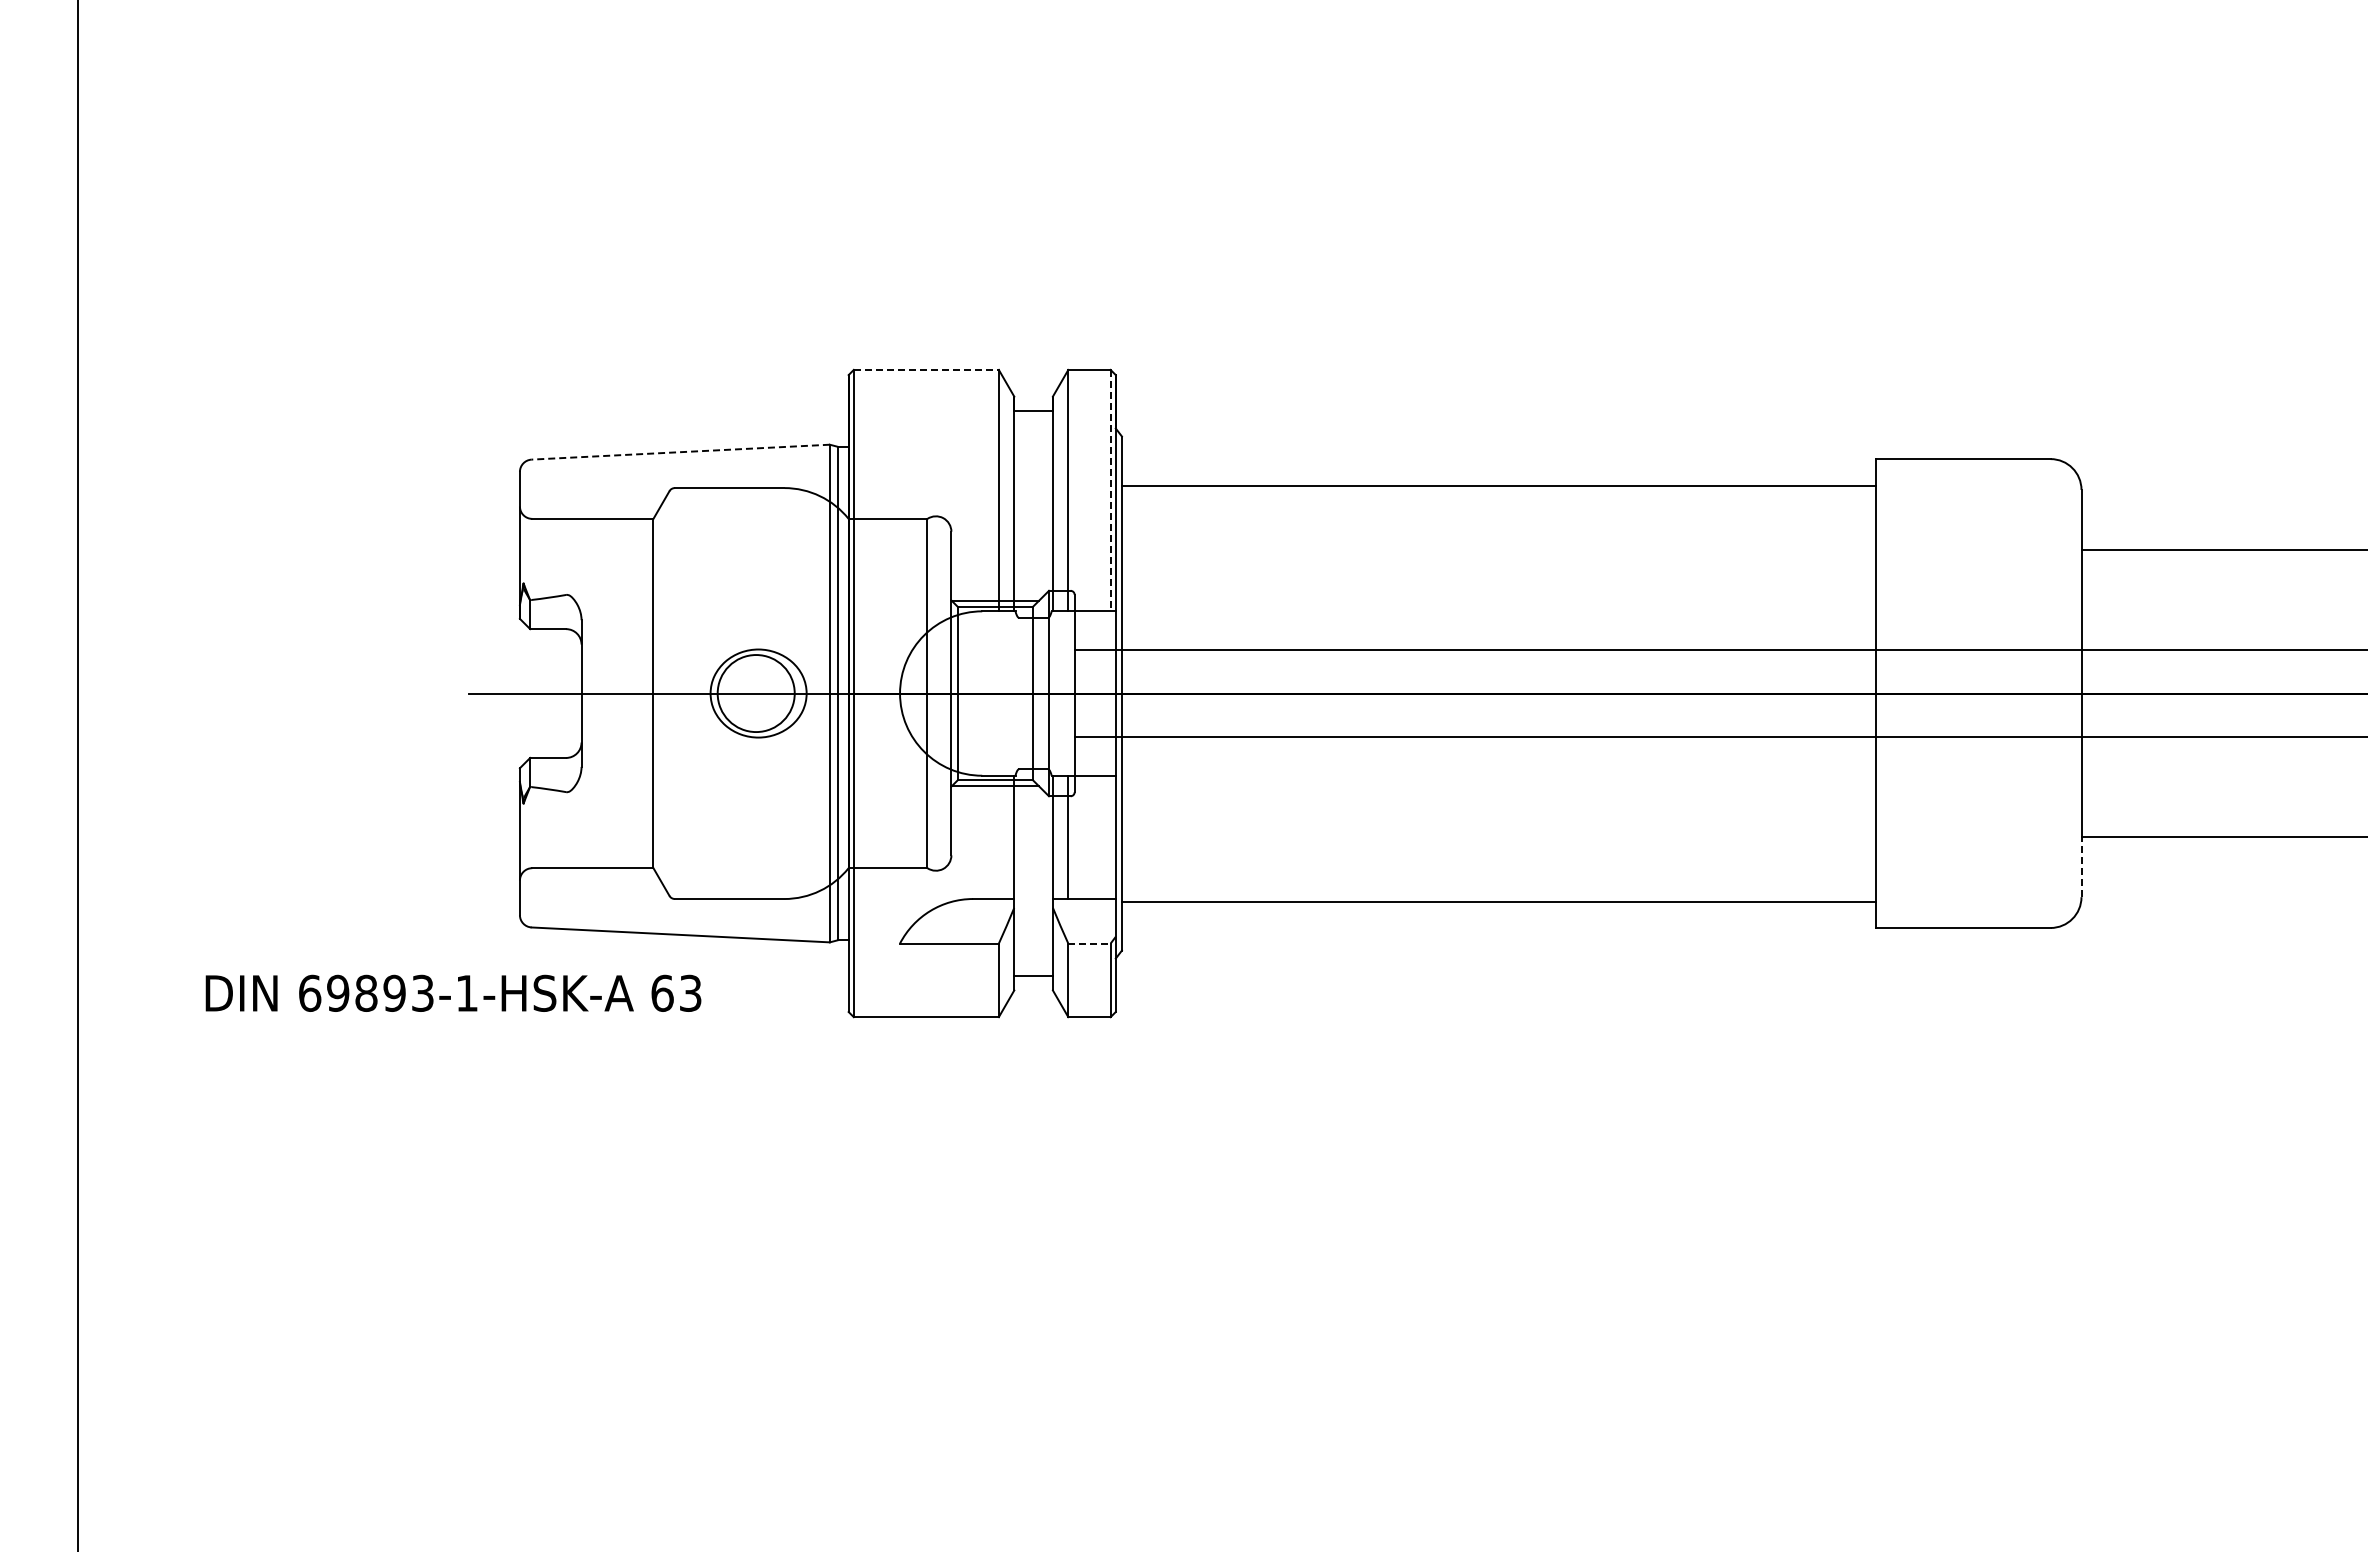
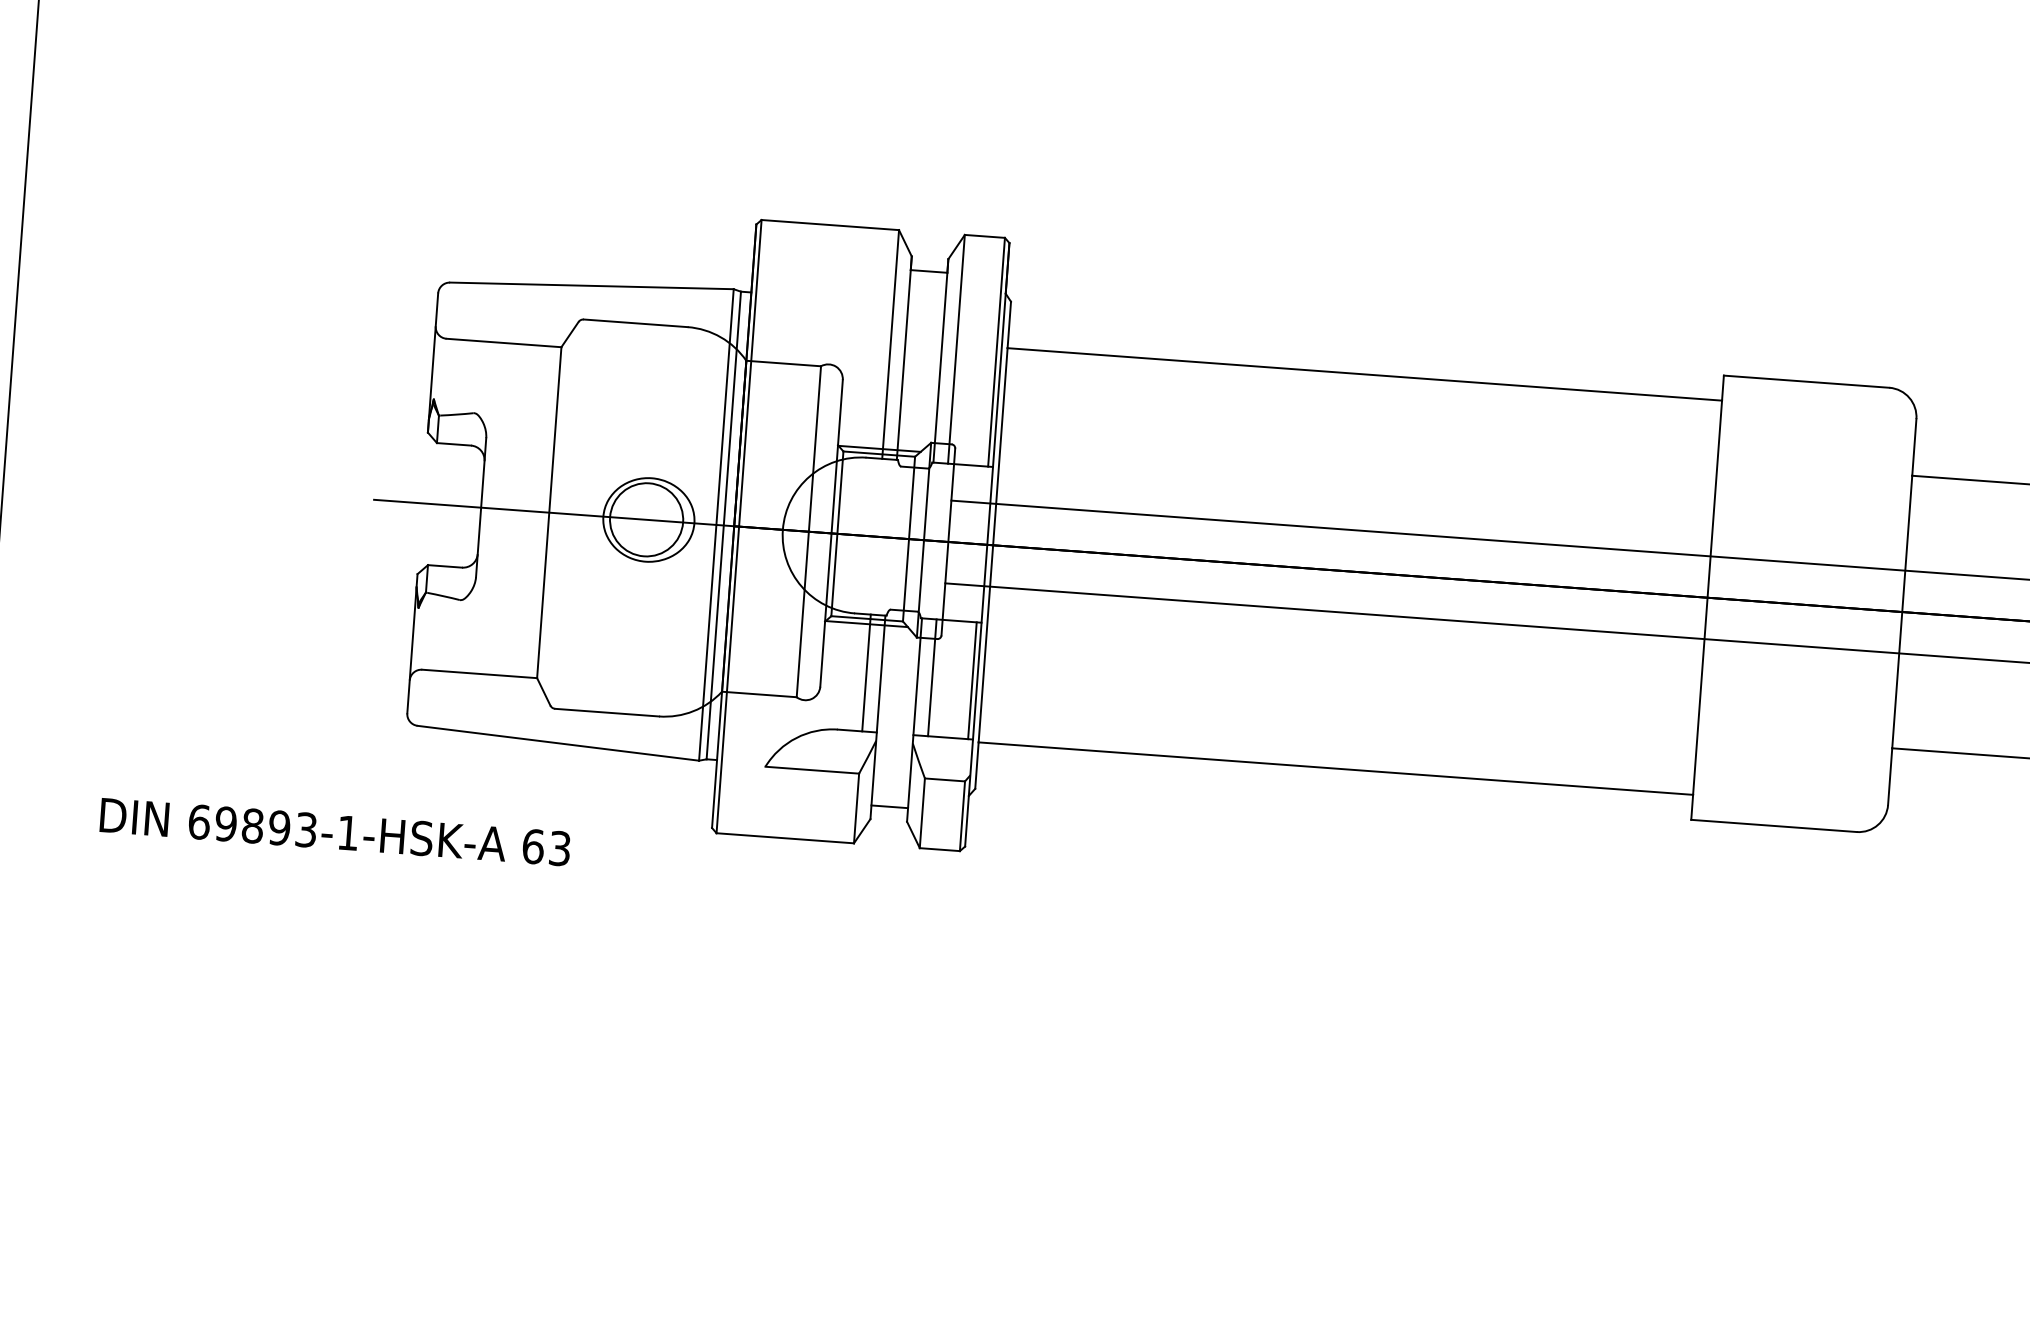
line: (926, 369) -> (830, 224), dashed -> solid
line: (680, 452) -> (591, 286), dashed -> solid
line: (1110, 490) -> (996, 352), dashed -> solid
line: (998, 837) -> (866, 673), added
line: (1110, 837) -> (972, 680), added
line: (2081, 867) -> (1890, 776), dashed -> solid
line: (1089, 943) -> (944, 779), dashed -> solid
text: (453, 992) -> (335, 831), moved

